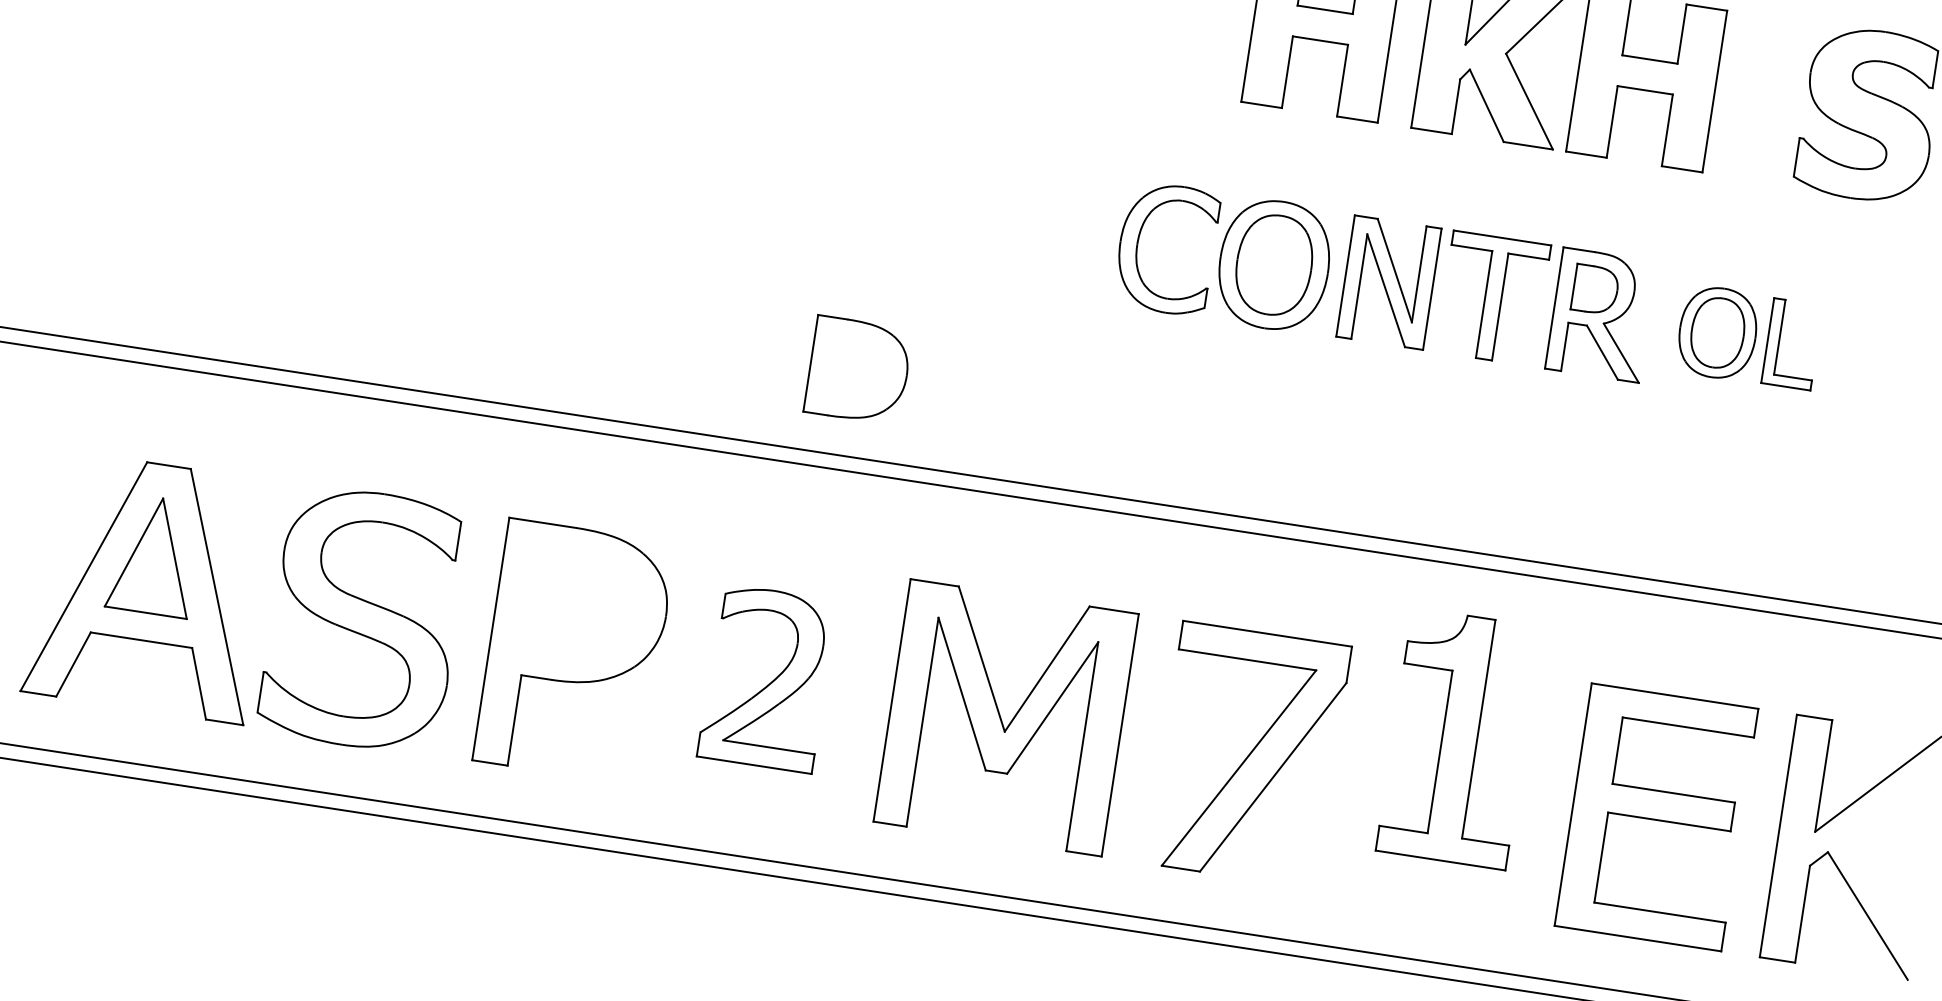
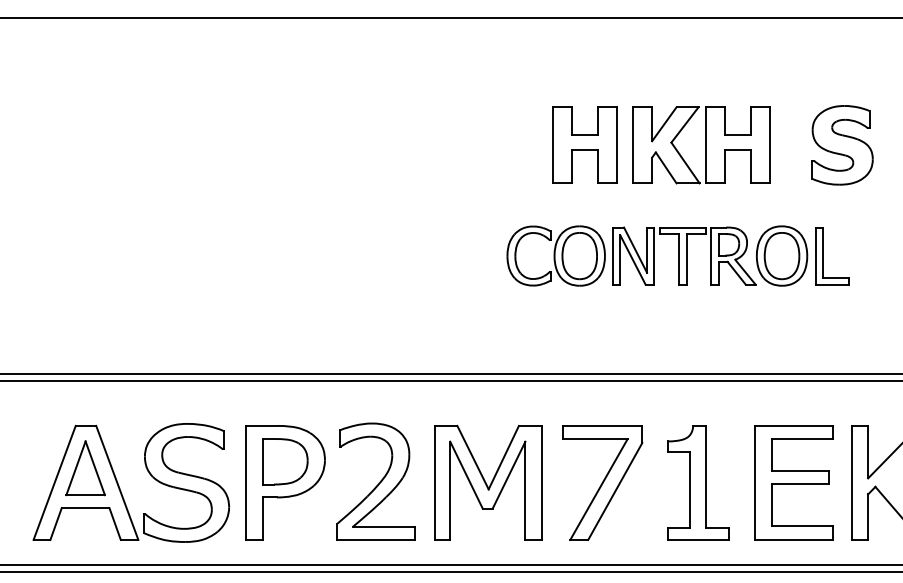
part: (1748, 336) -> (802, 255), size x1.43
part: (859, 370) -> (285, 461), moved
part: (766, 678) -> (375, 481), size x1.43
part: (1460, 738) -> (698, 482), moved

